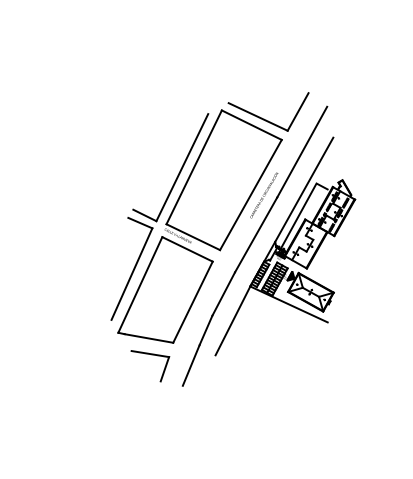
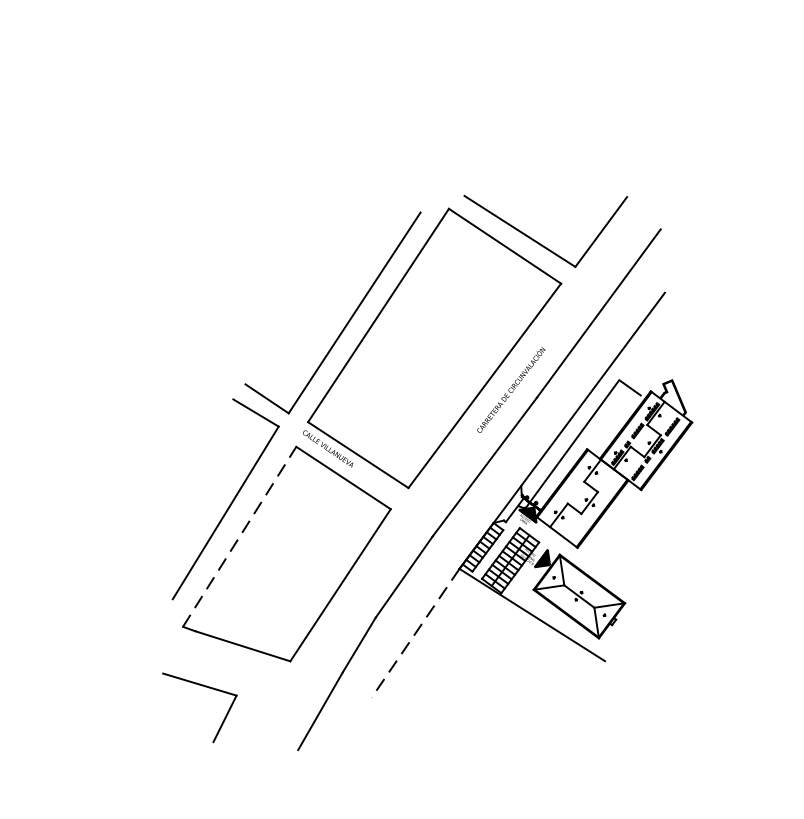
line: (140, 284) -> (240, 535), solid -> dashed
line: (232, 320) -> (414, 632), solid -> dashed
part: (151, 355) -> (201, 687), moved

